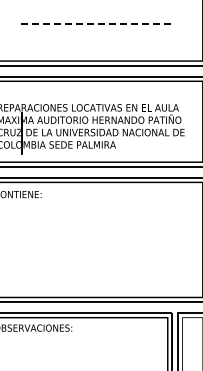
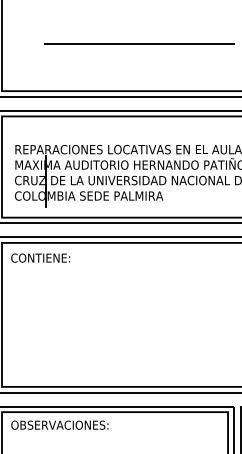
line: (97, 23) -> (140, 44), dashed -> solid

